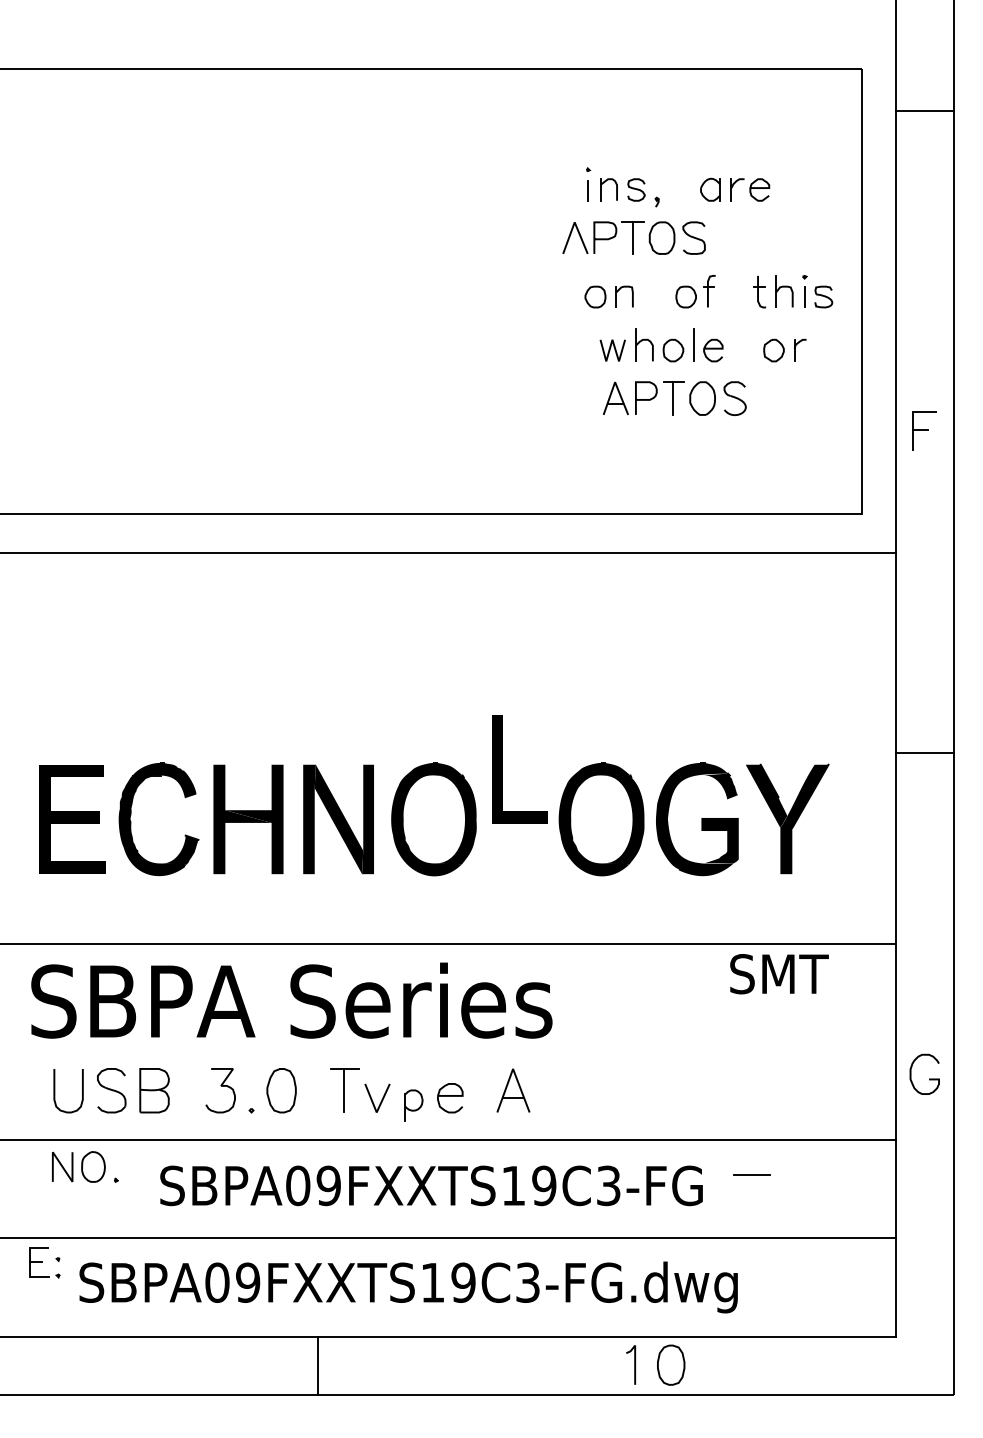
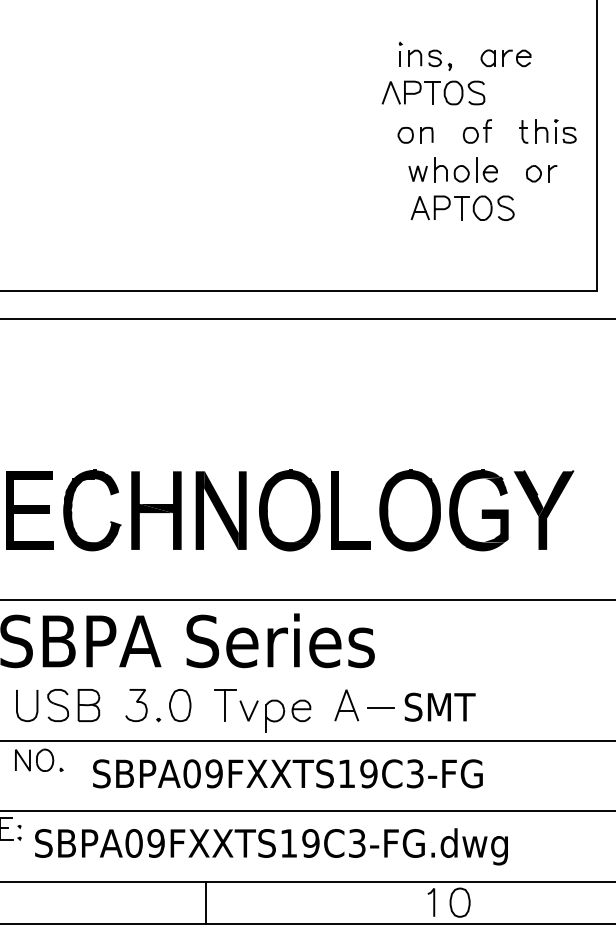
part: (502, 769) -> (338, 510), moved
text: (779, 974) -> (440, 707), moved
part: (413, 1105) -> (274, 716), size x1.43
line: (751, 1174) -> (380, 707), moved

